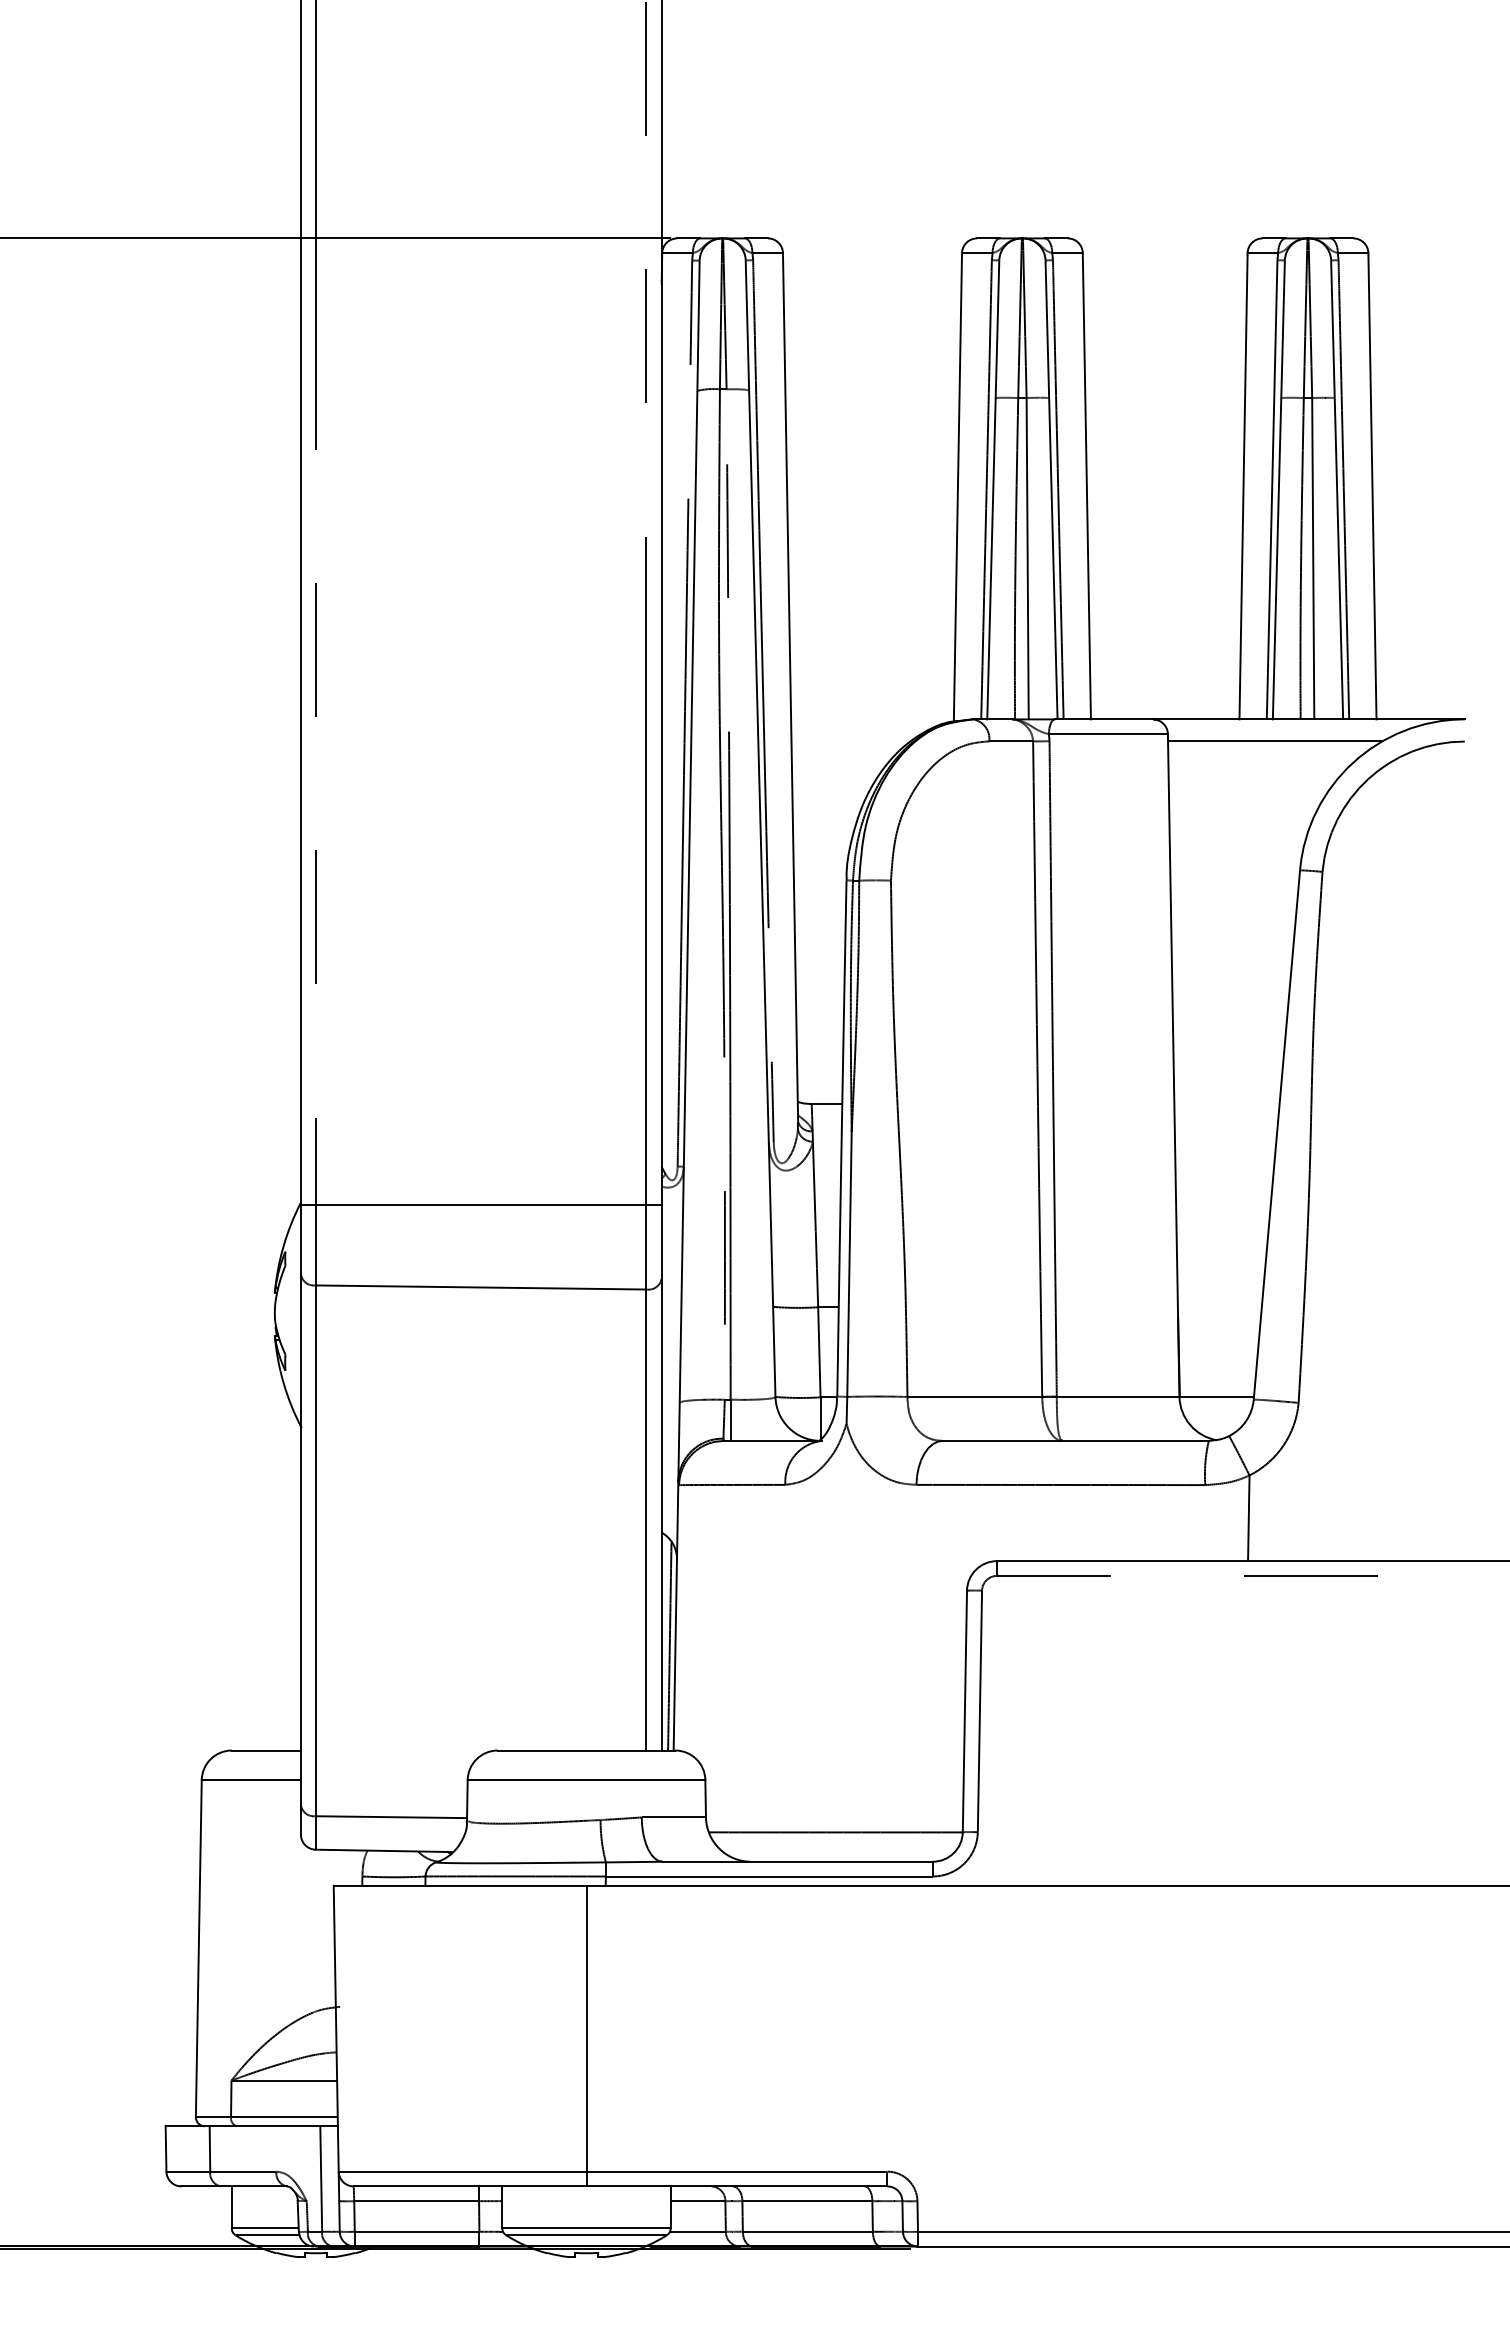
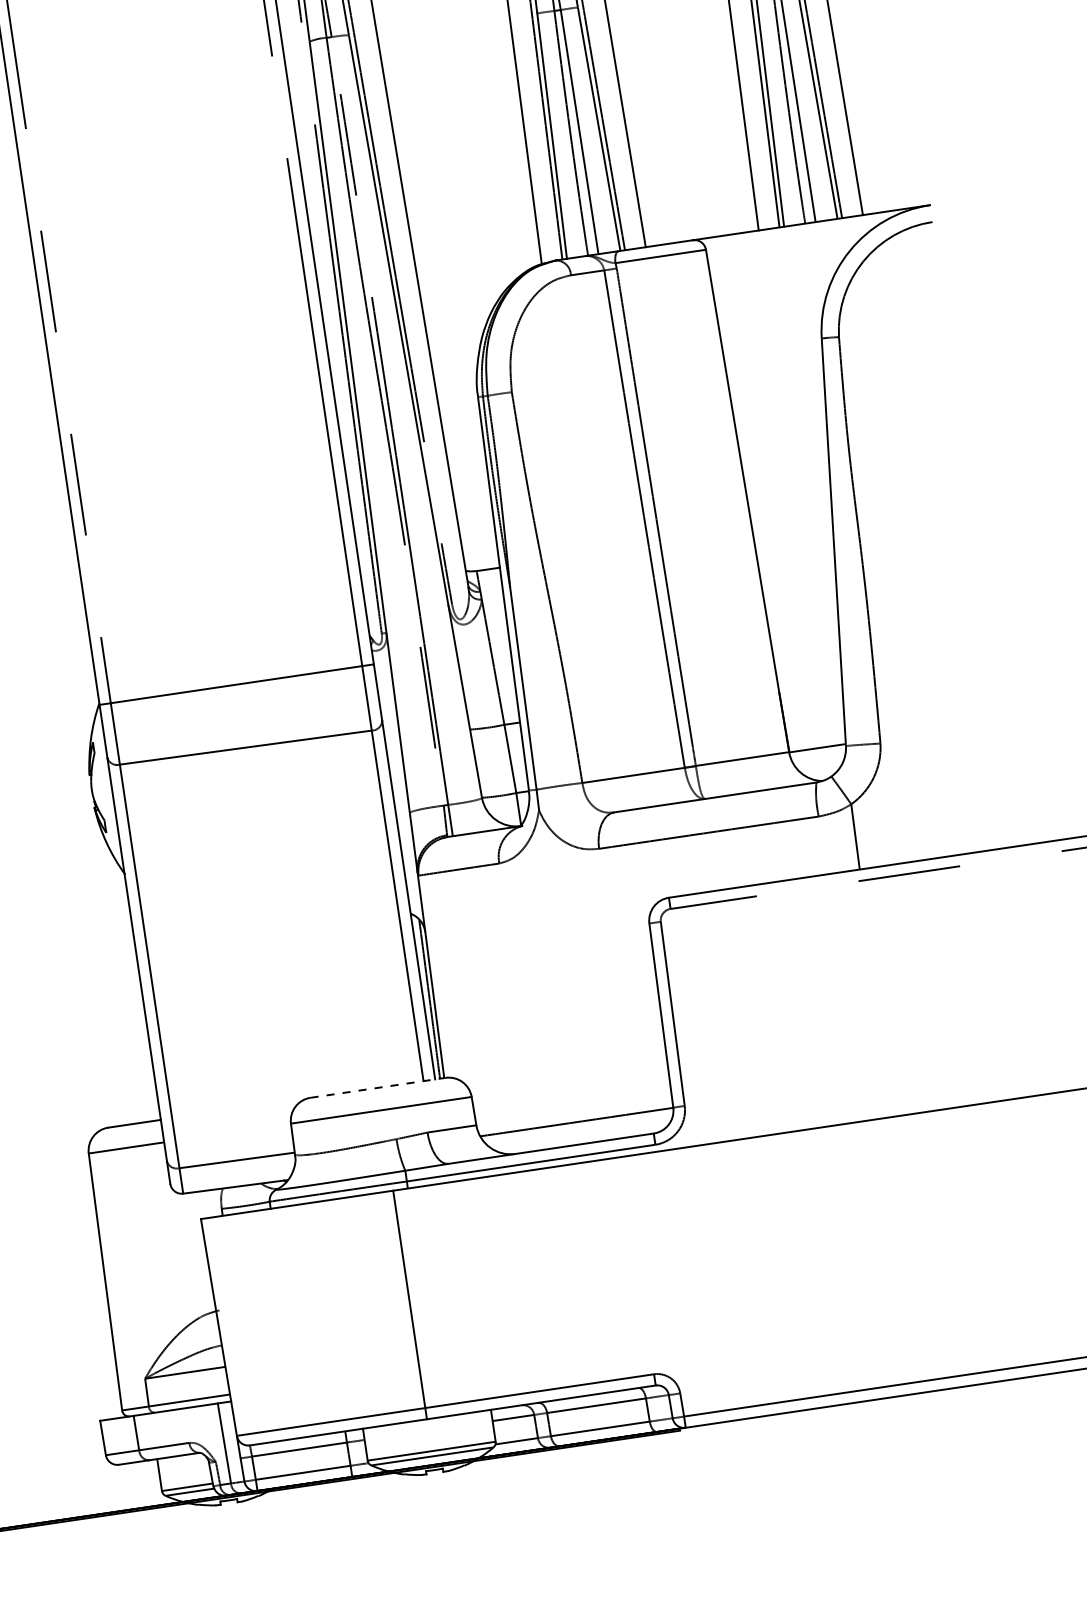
line: (1275, 741) -> (788, 243), removed
line: (586, 1750) -> (378, 1087), solid -> dashed

